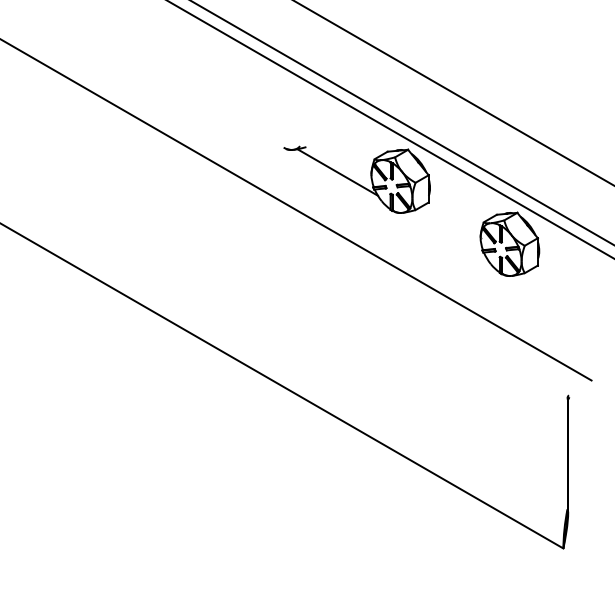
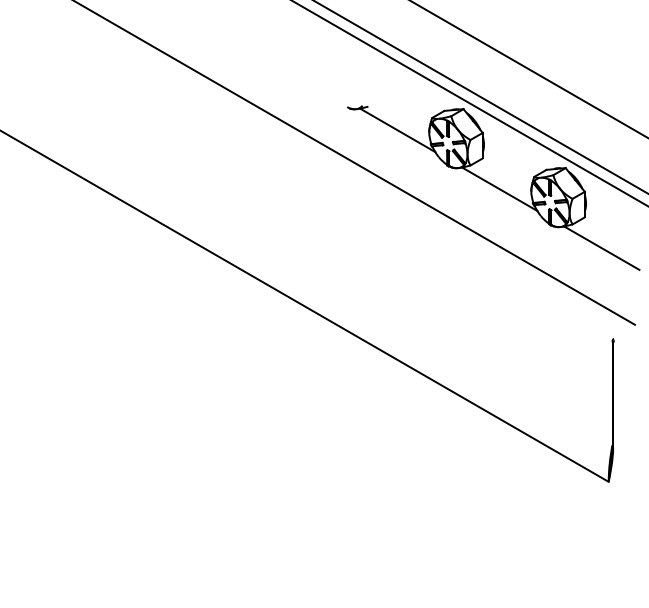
line: (446, 234) -> (499, 188), added
line: (555, 297) -> (601, 247), added

